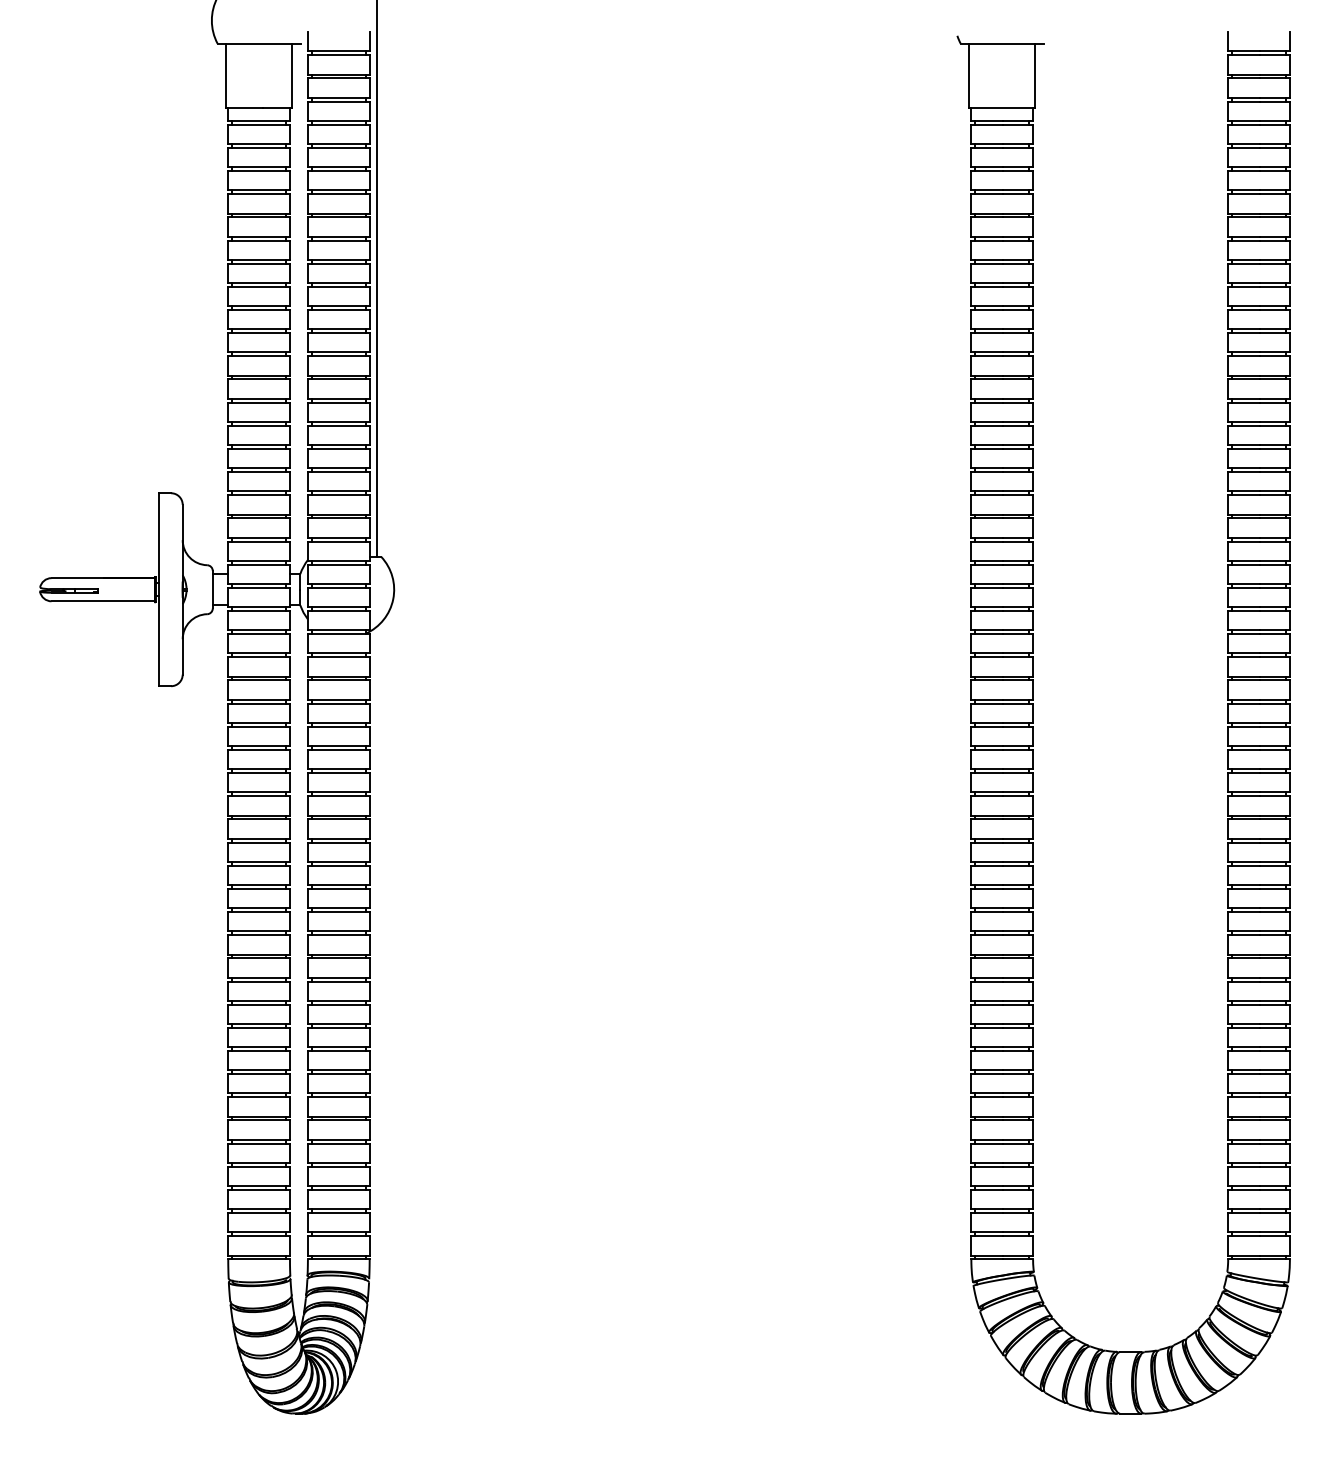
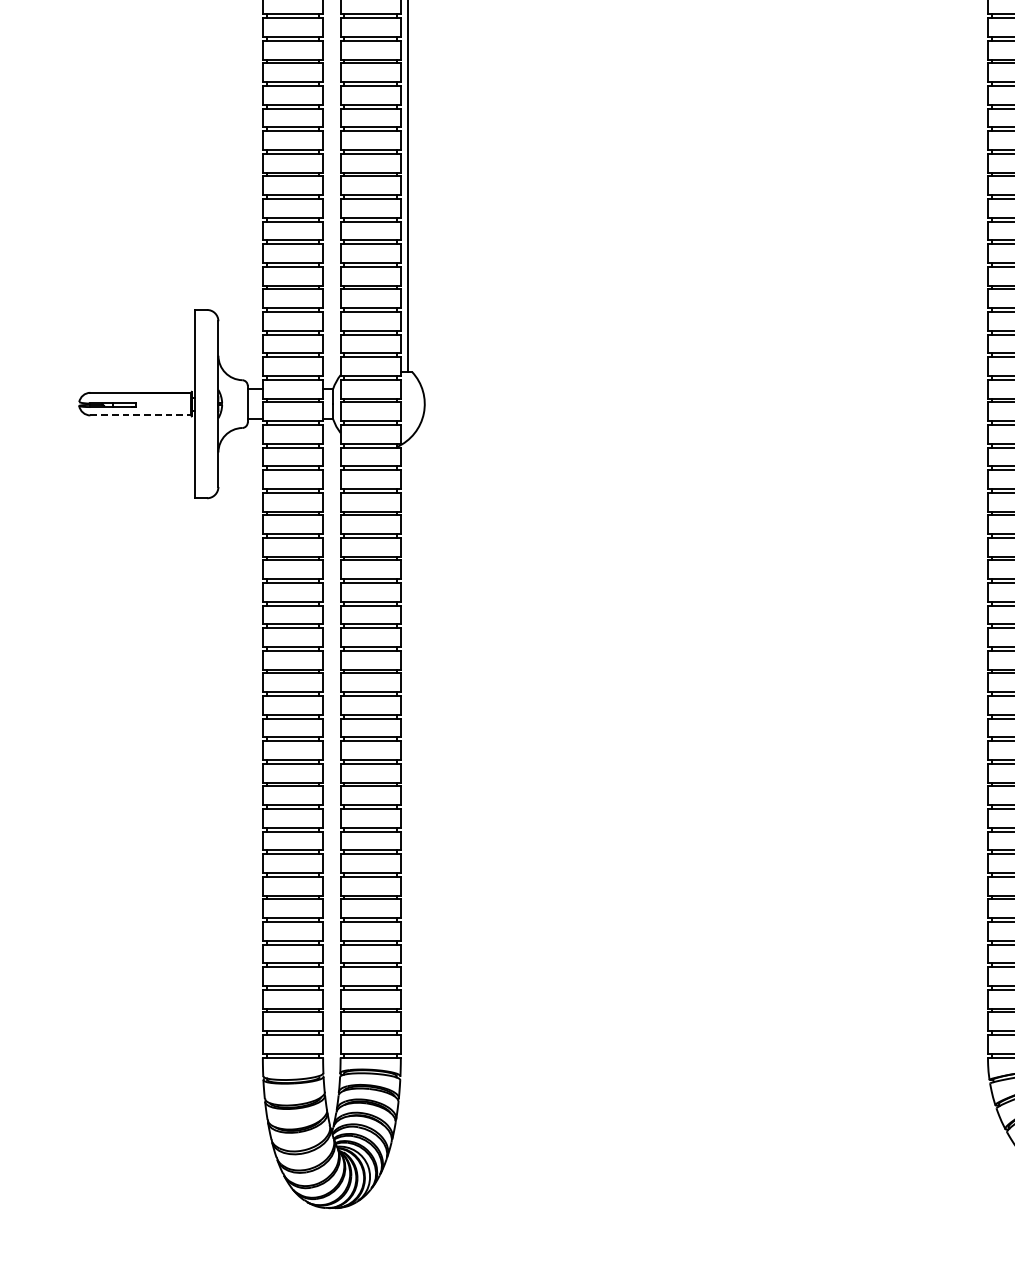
line: (103, 601) -> (141, 415), solid -> dashed

